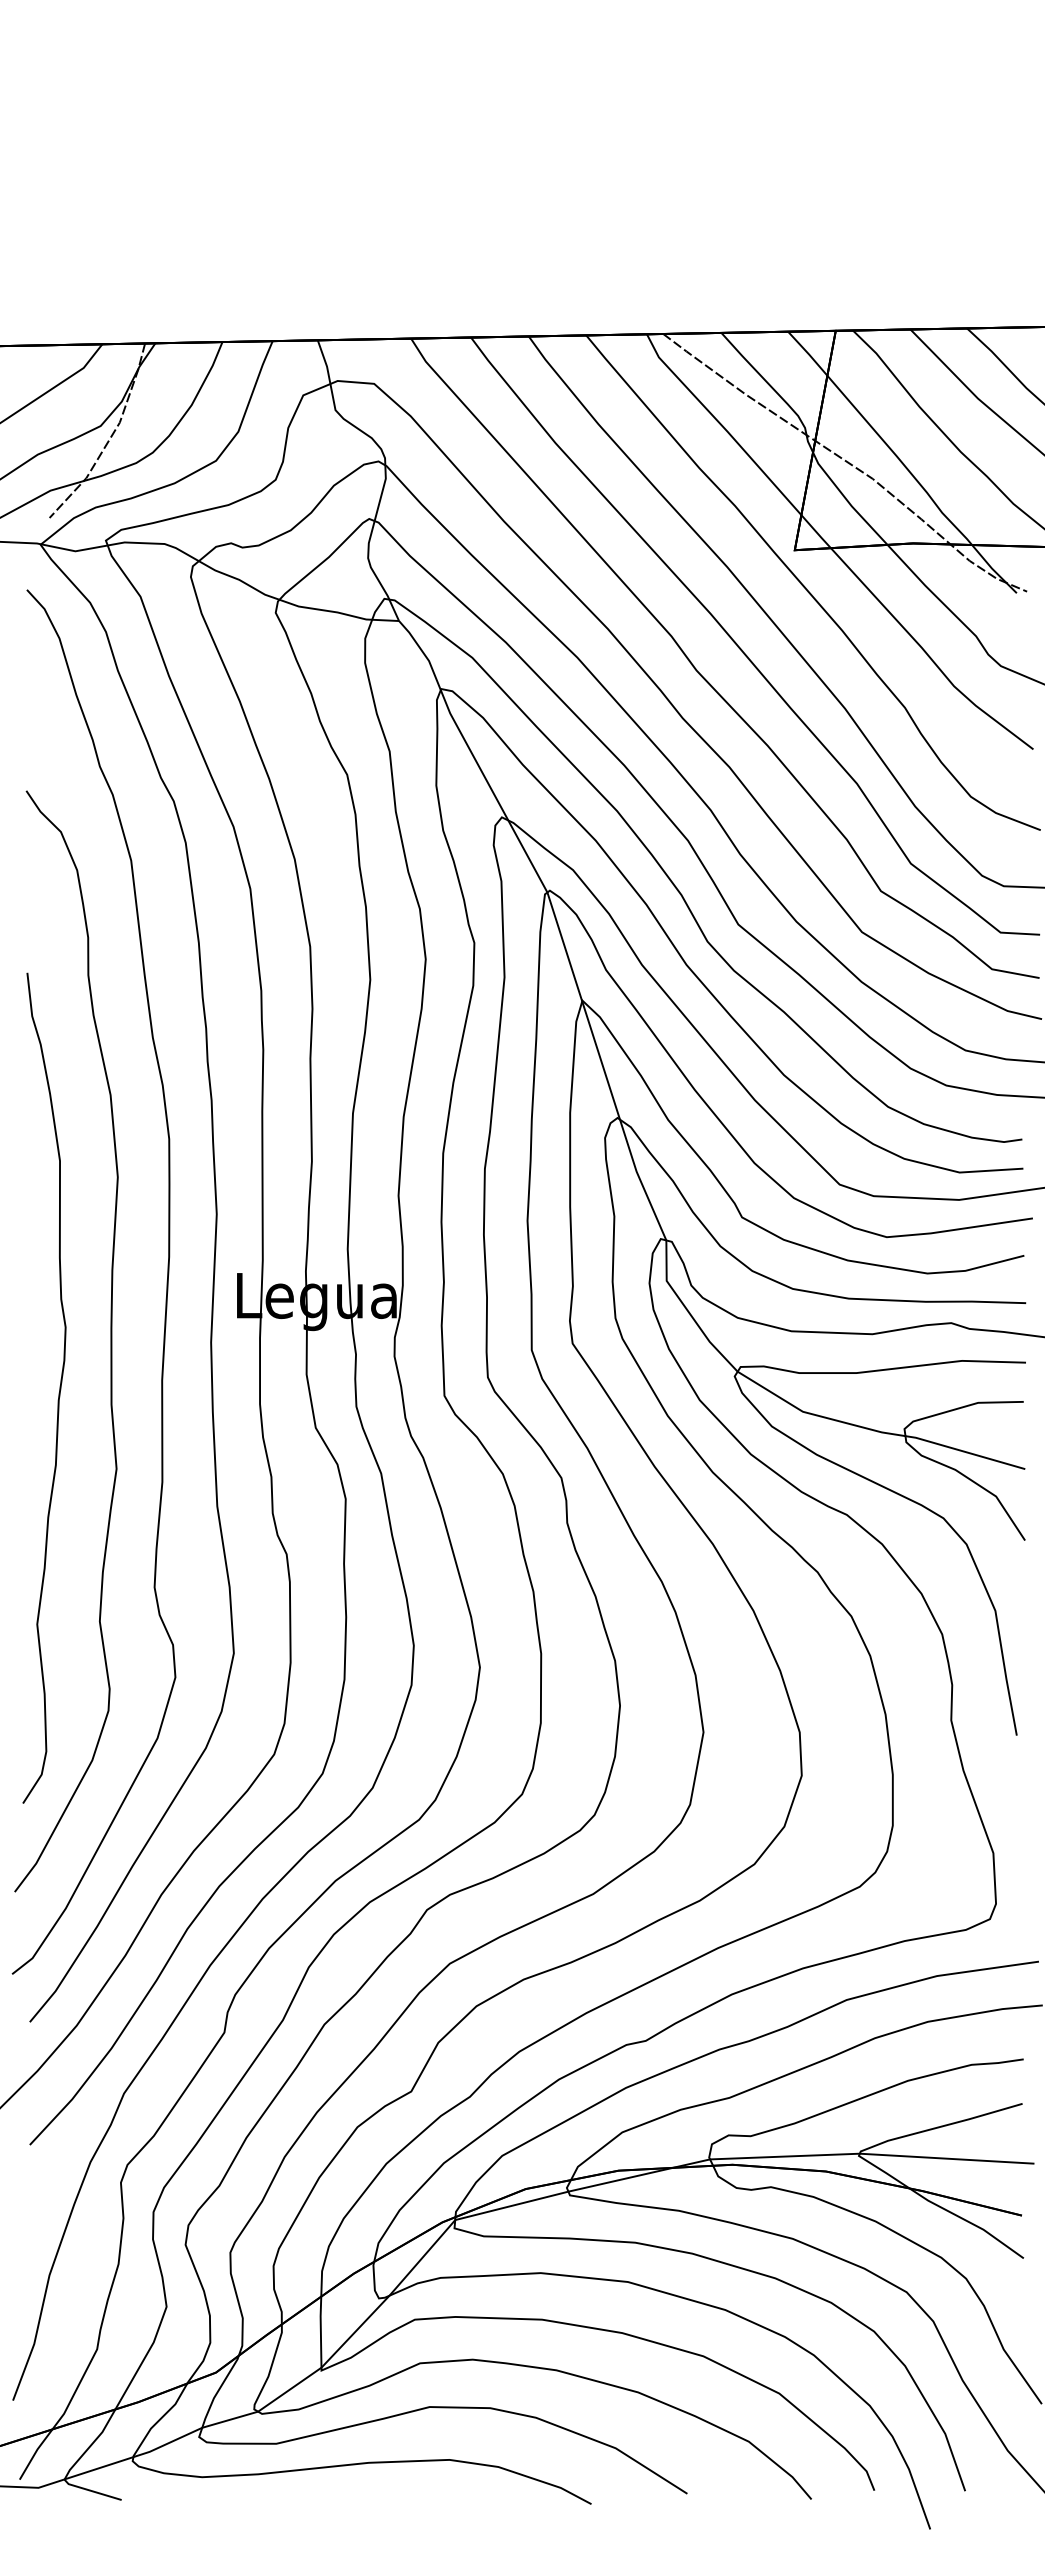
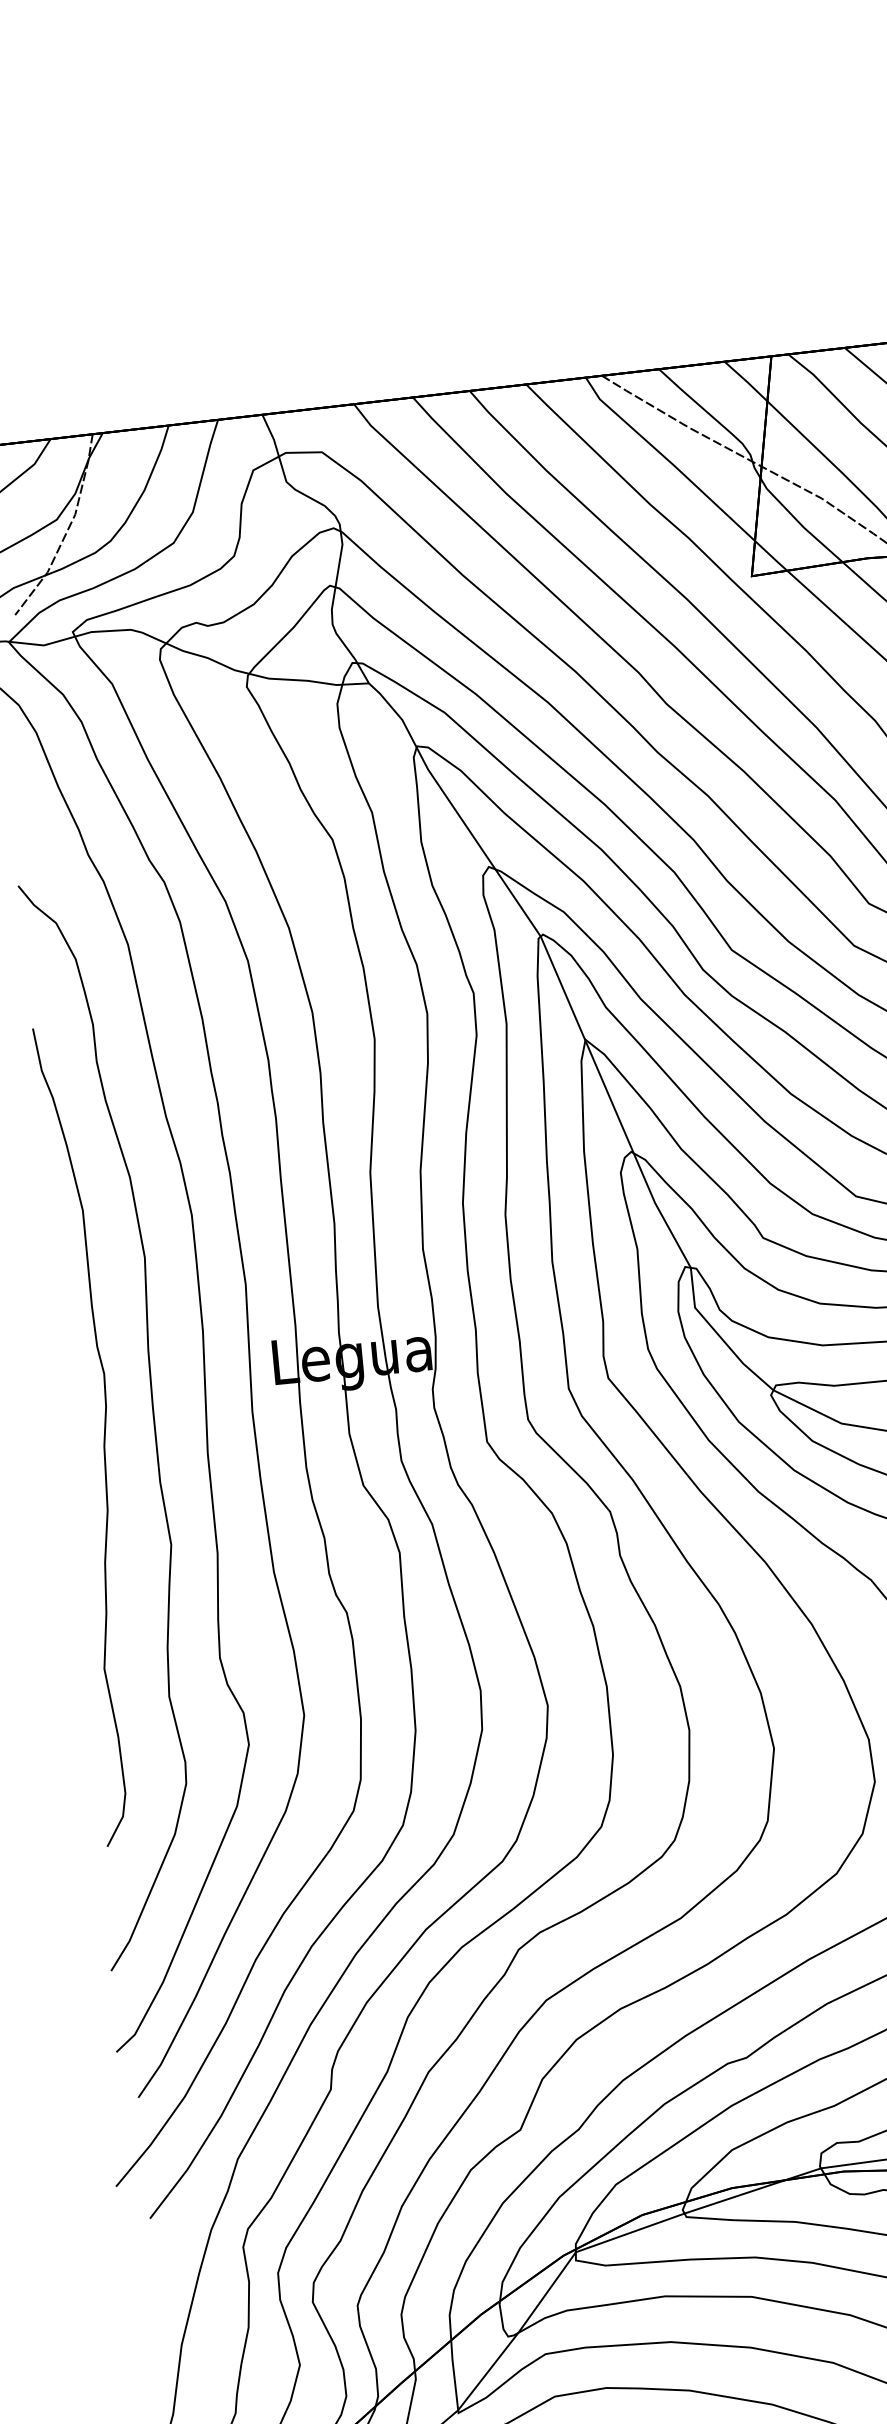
curve: (59, 1387) -> (103, 1433), moved

